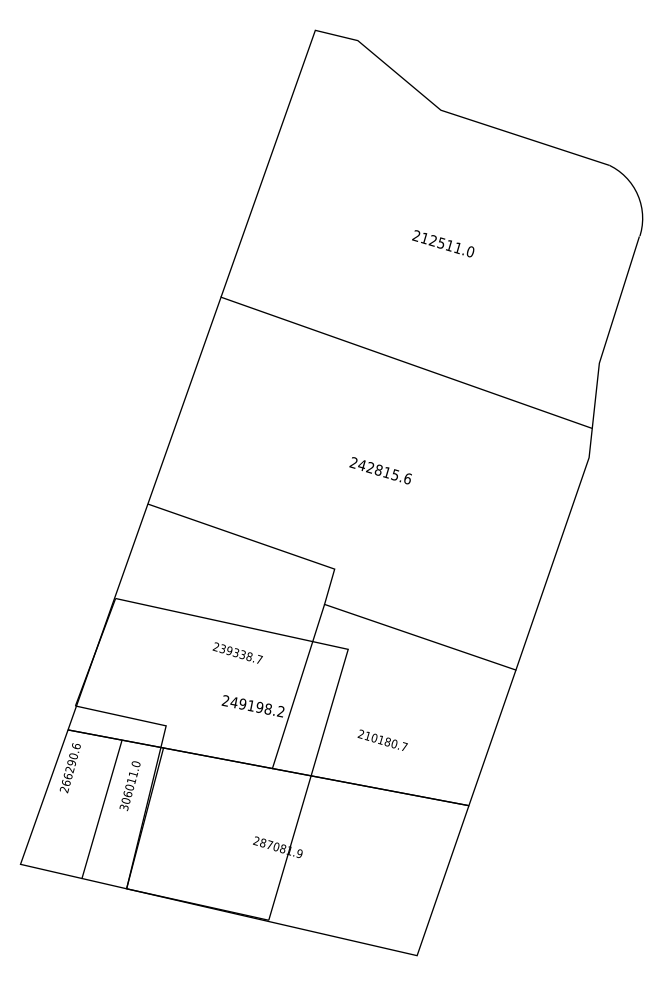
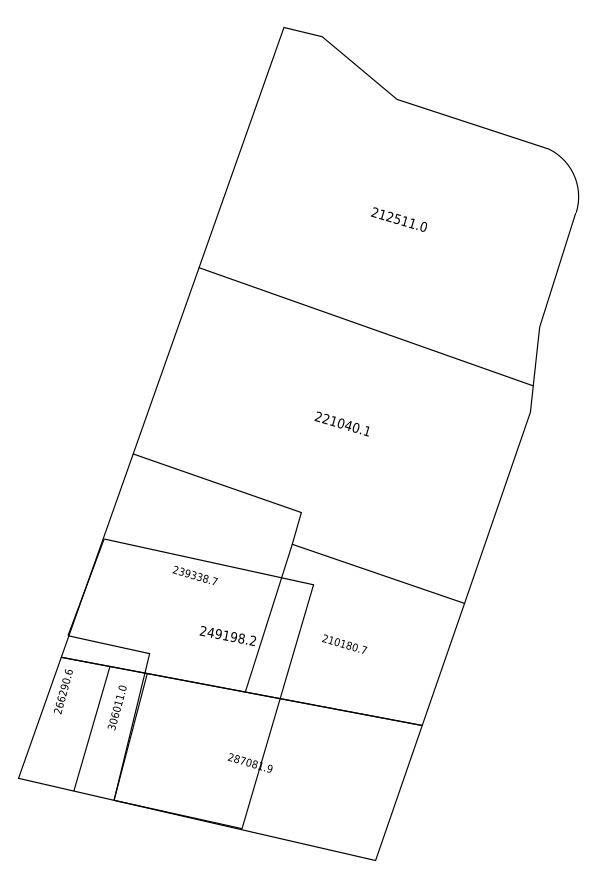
text: (384, 471) -> (346, 424), 242815.6 -> 221040.1
text: (237, 652) -> (194, 574), moved
text: (382, 739) -> (344, 643), moved

